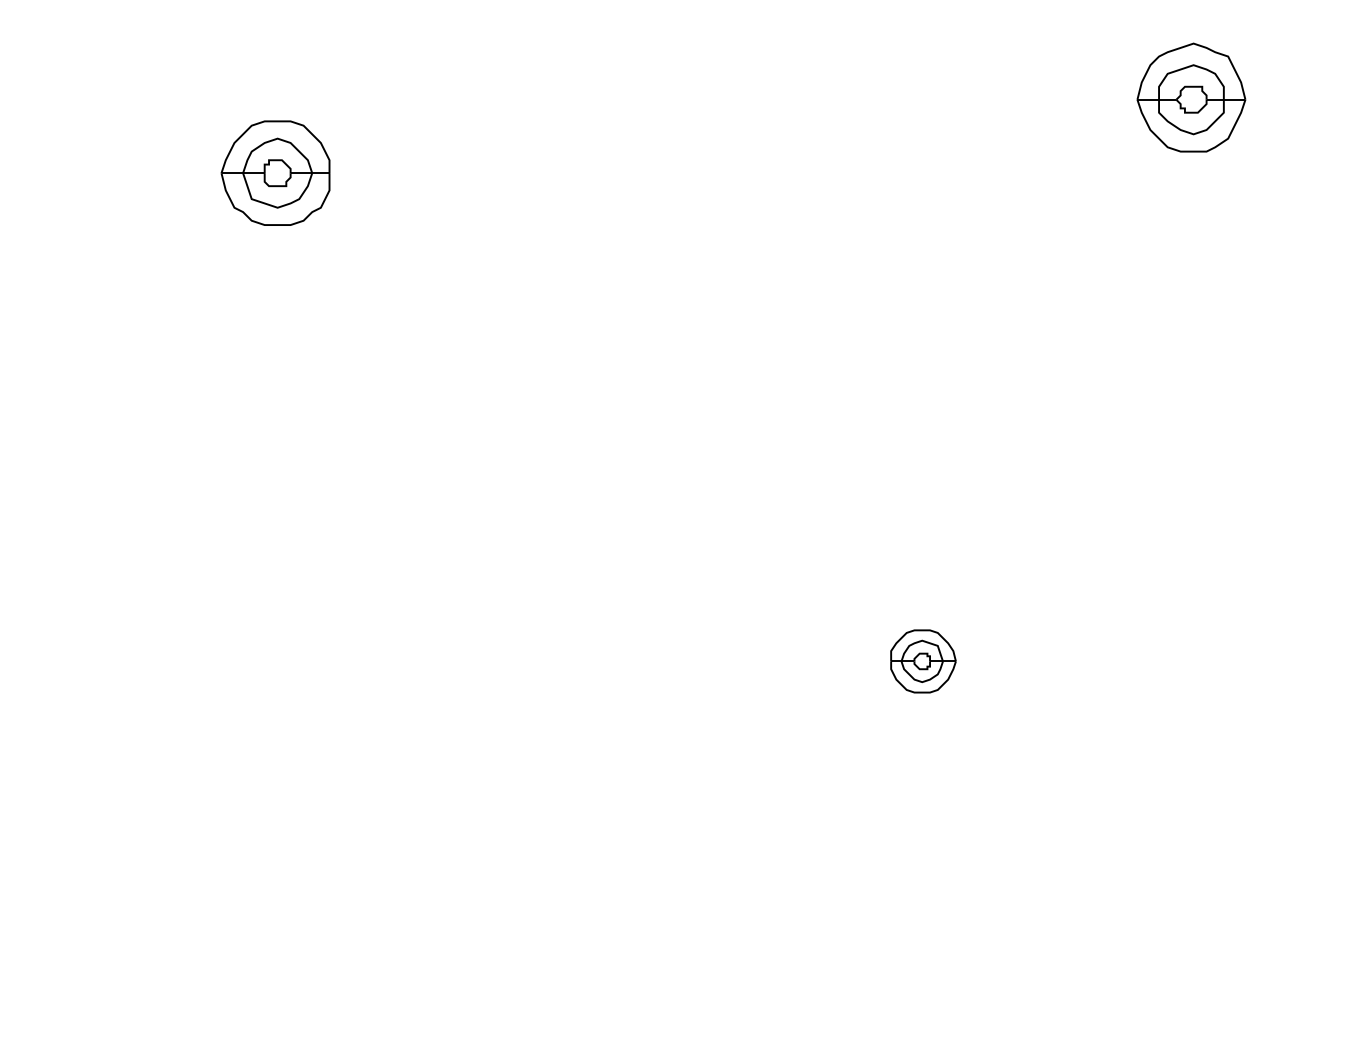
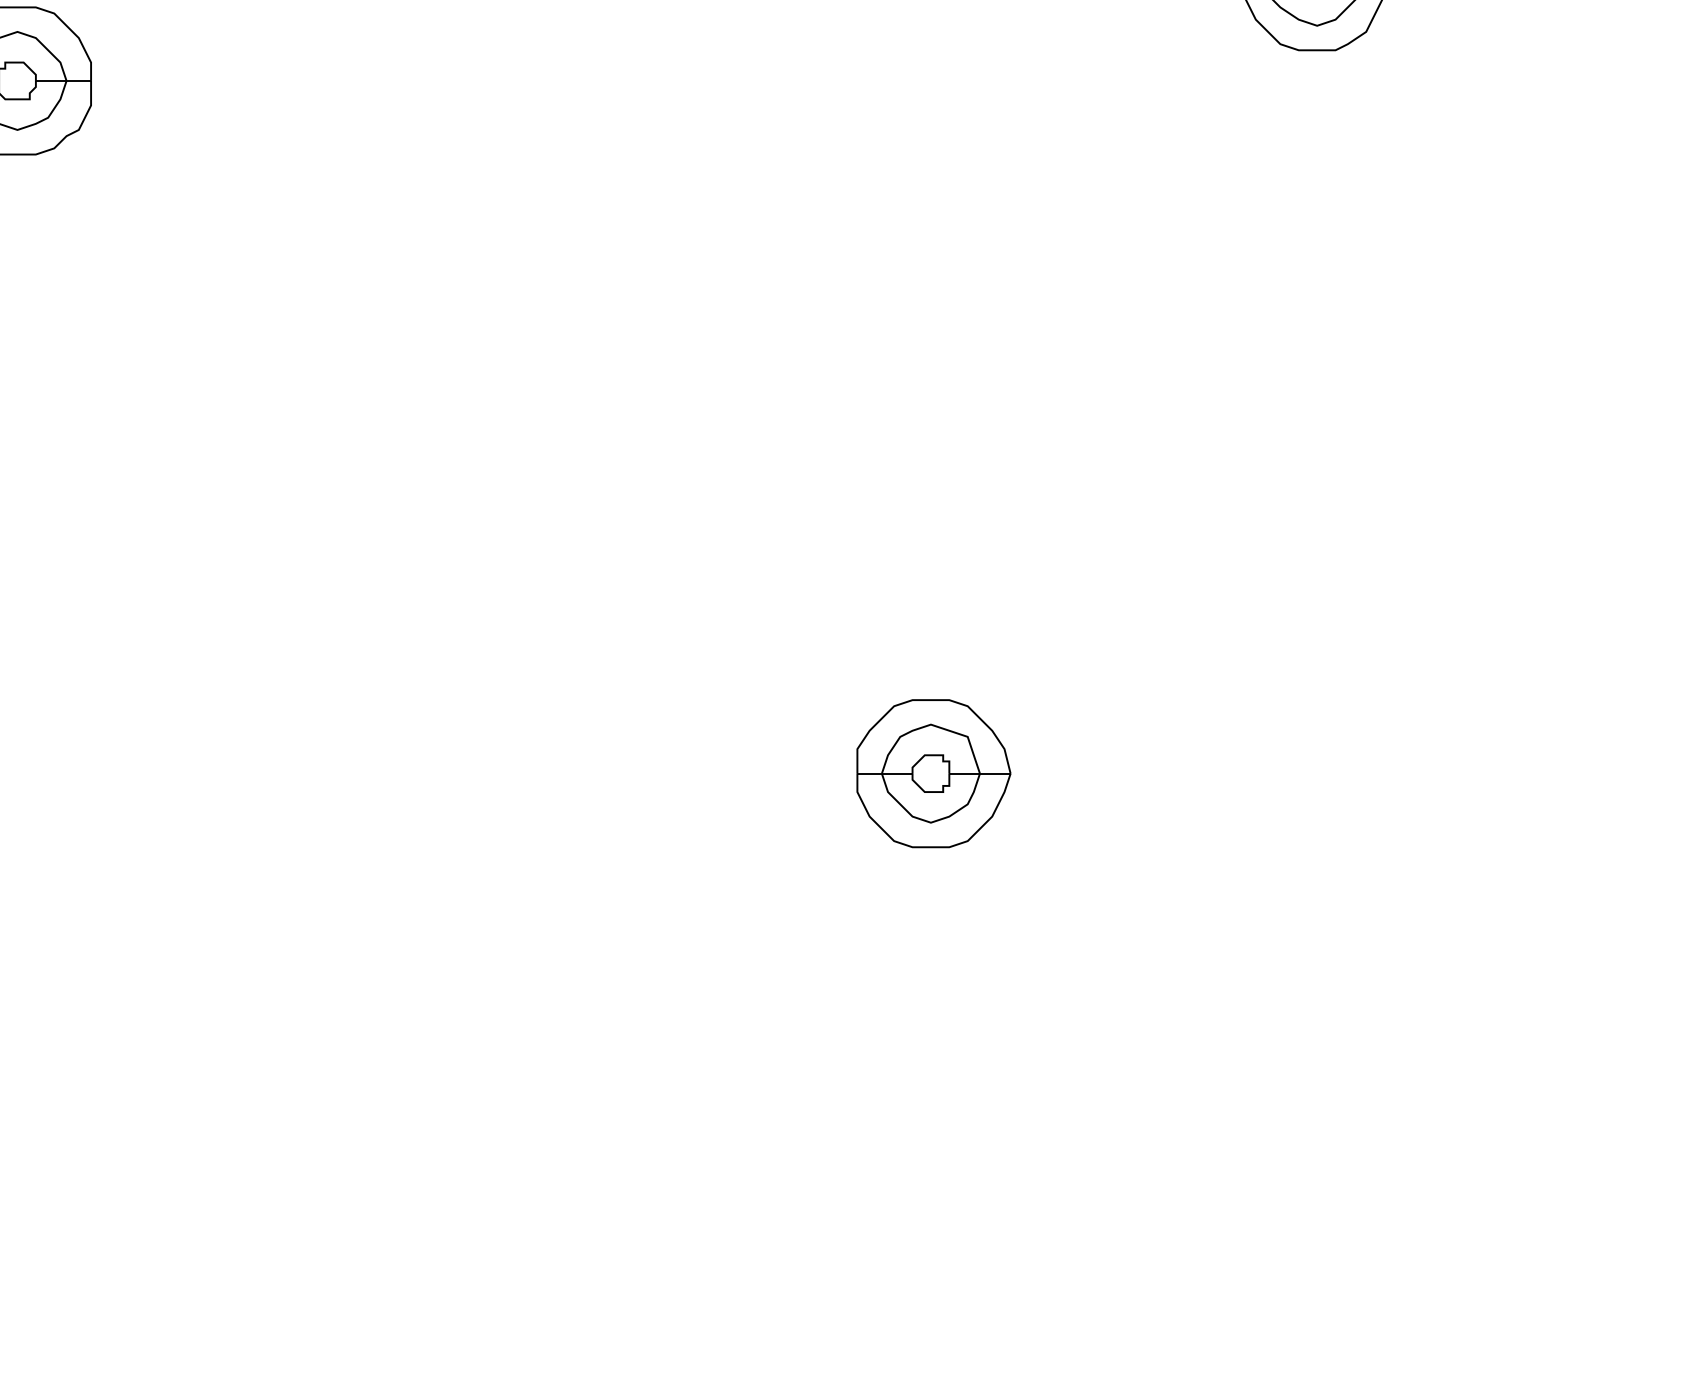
part: (923, 661) -> (933, 773), size x1.67

